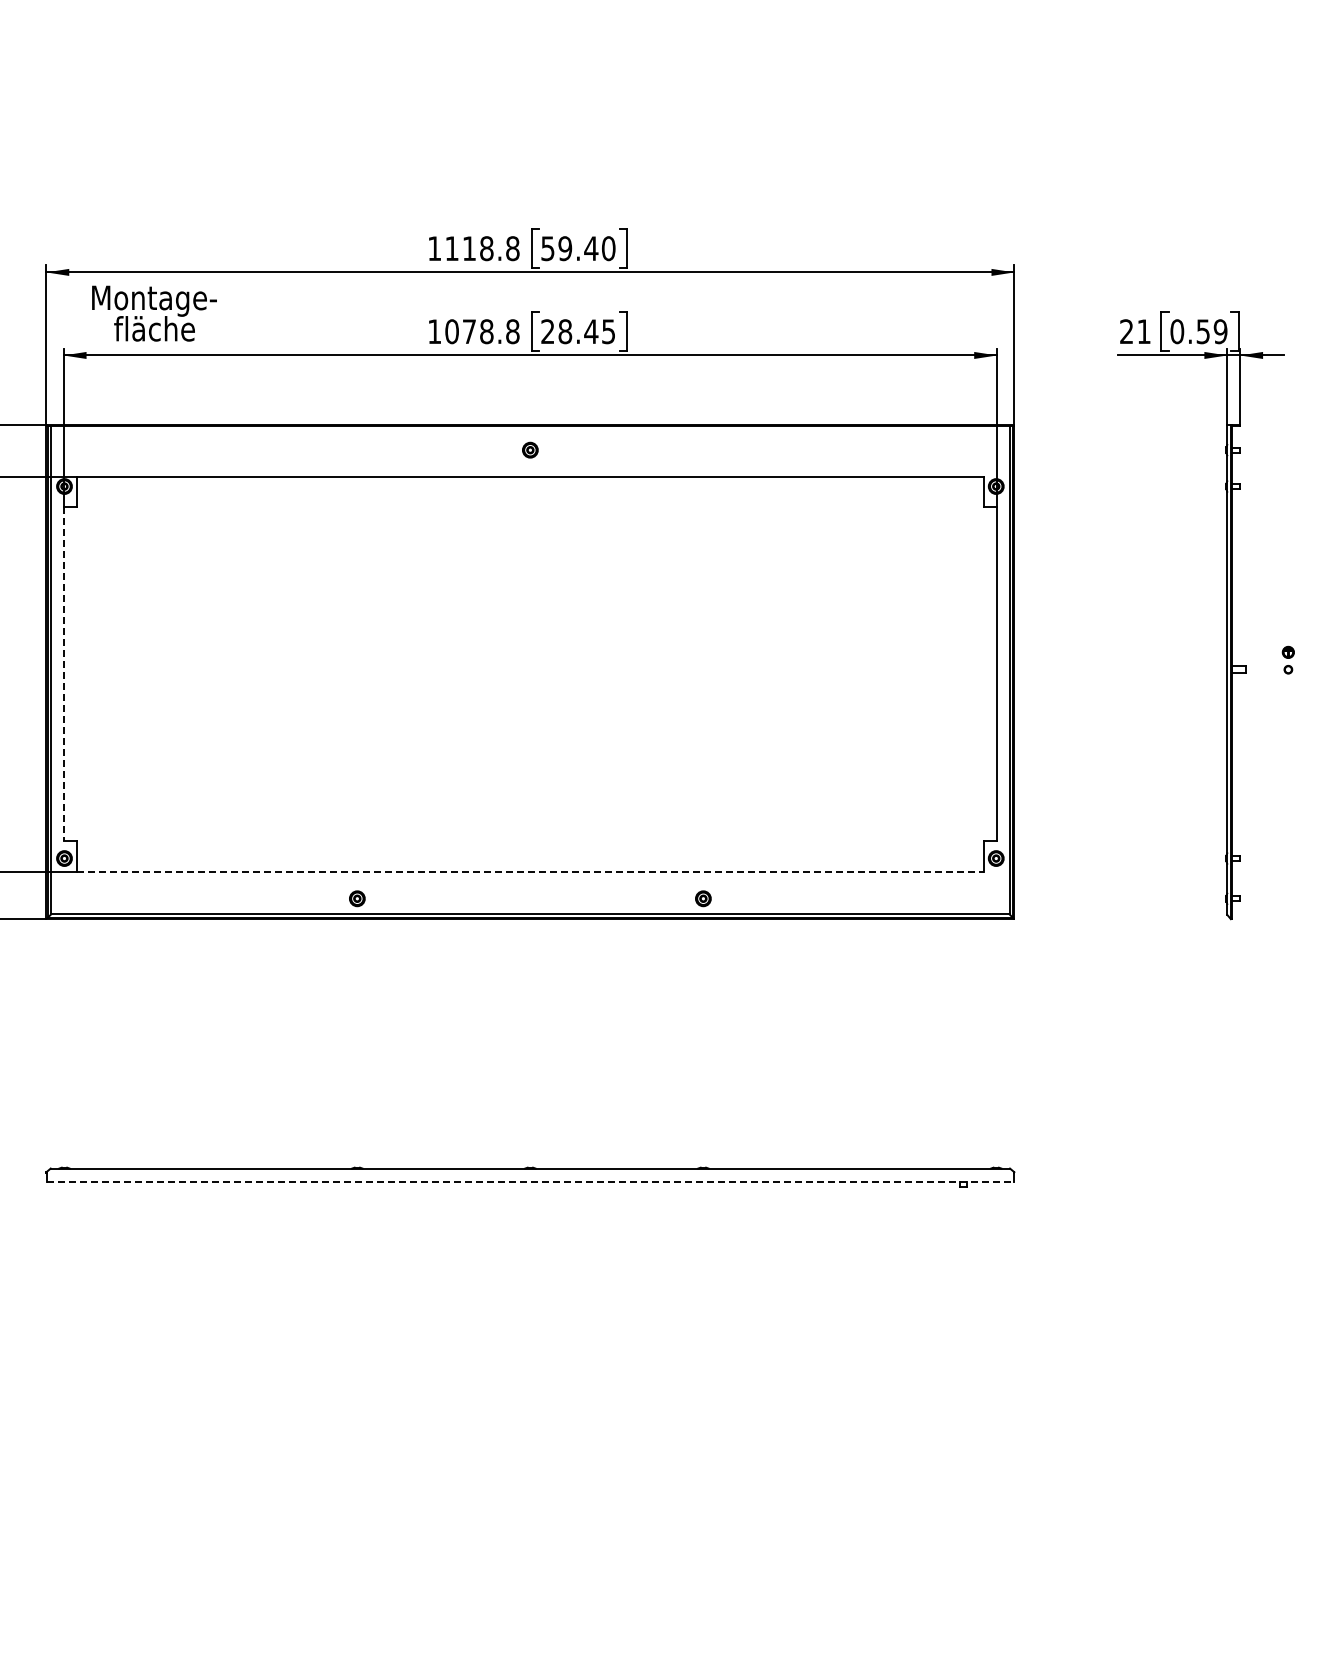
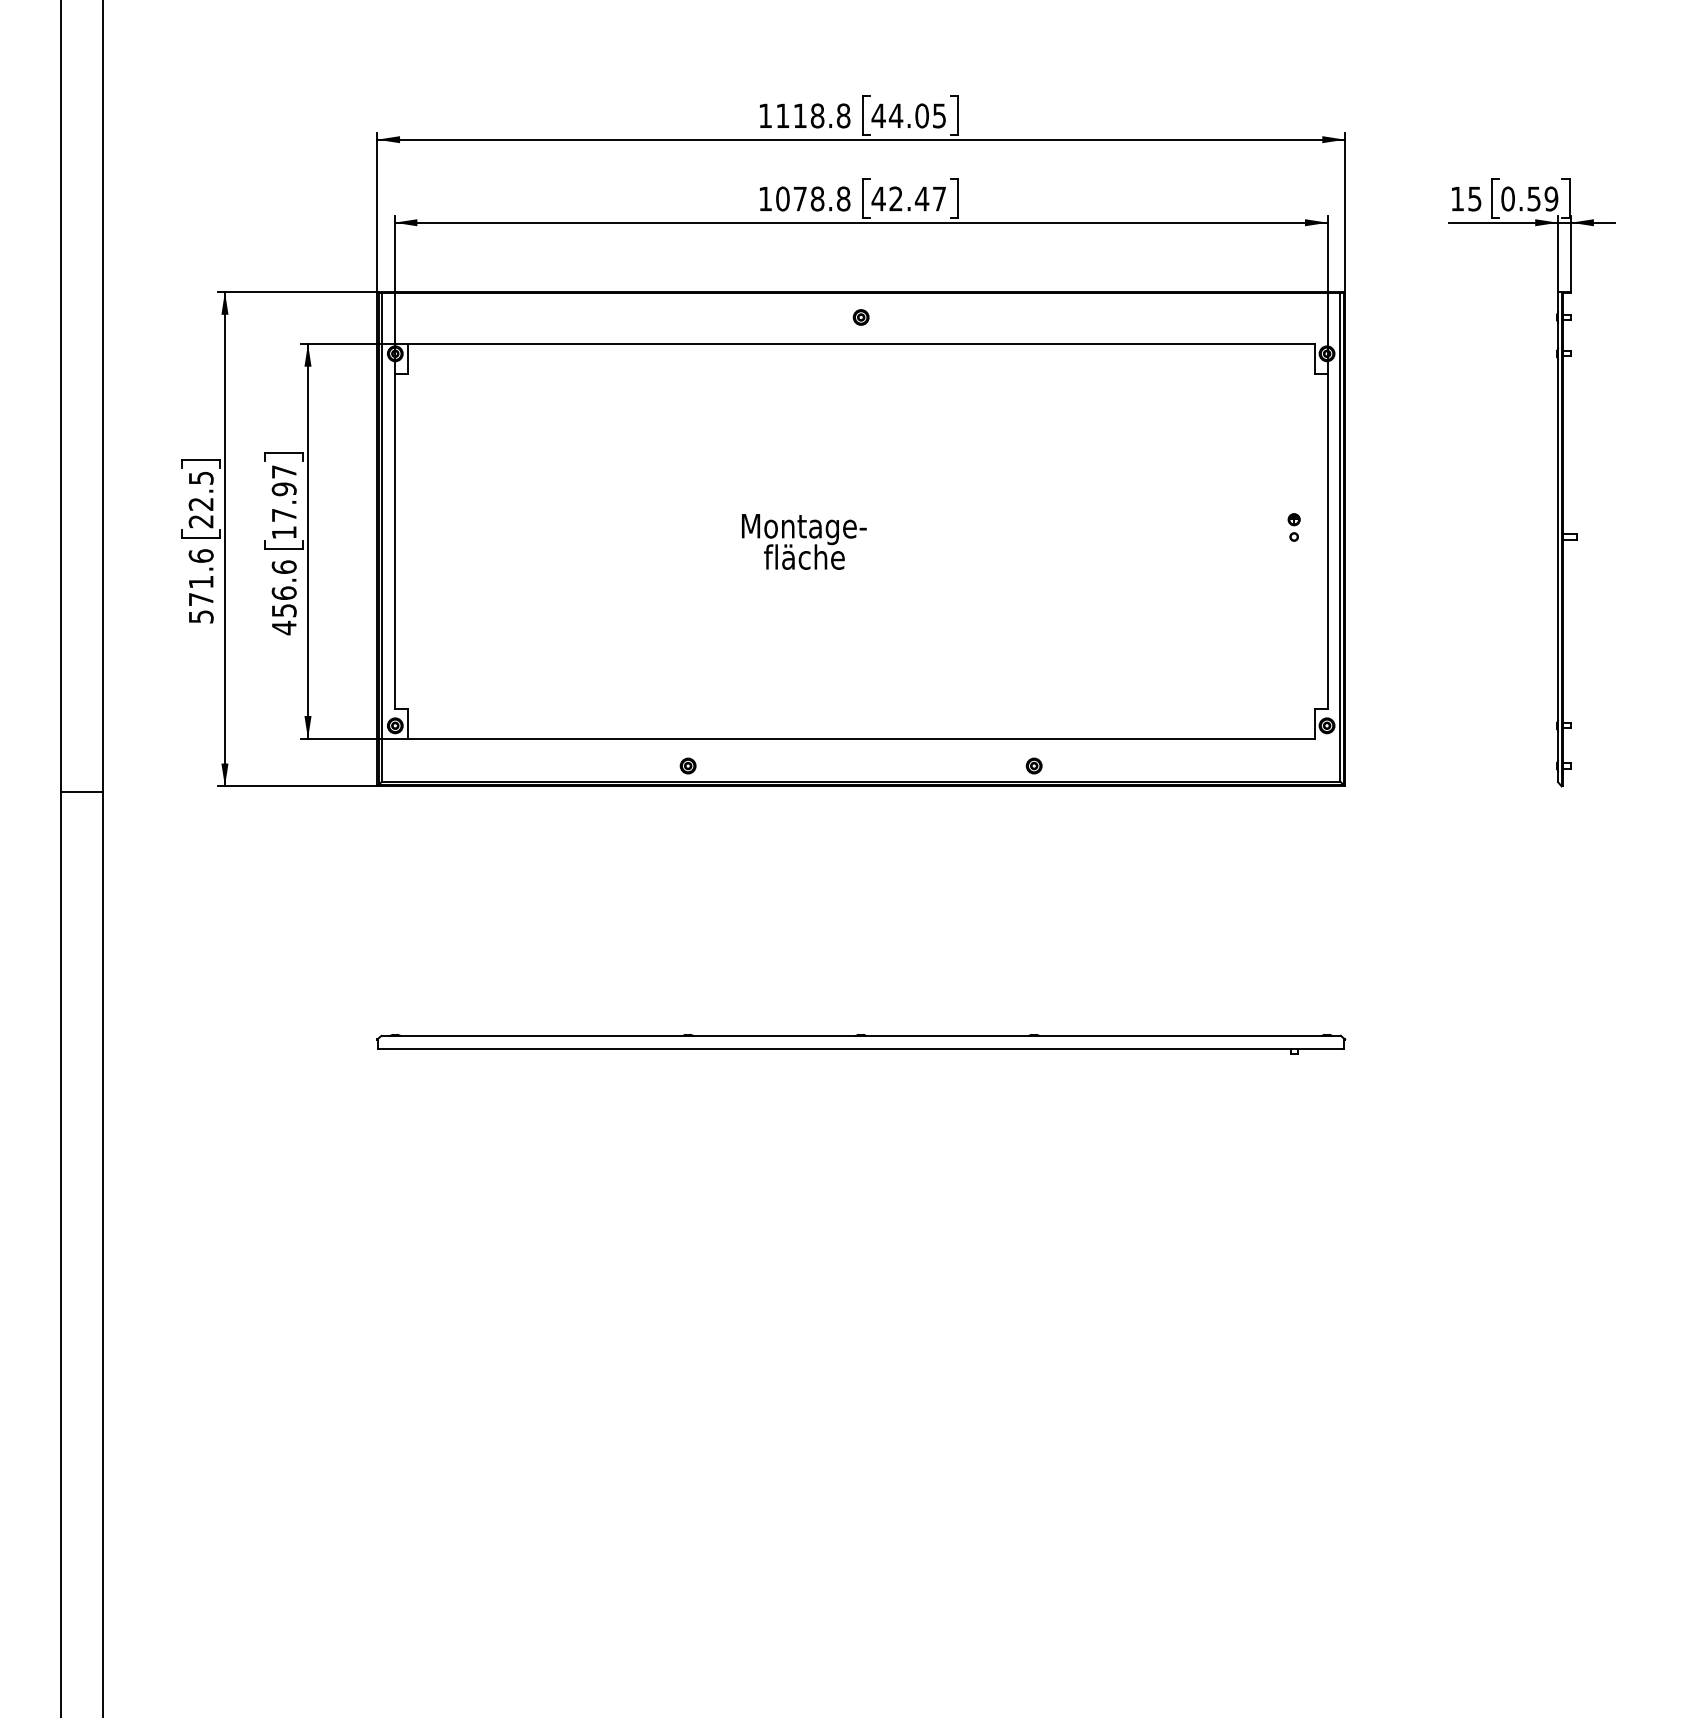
text: (577, 248) -> (908, 115), 59.40 -> 44.05
text: (154, 313) -> (804, 541), moved
text: (577, 331) -> (908, 198), 28.45 -> 42.47
text: (1135, 331) -> (1466, 198), 21 -> 15
part: (1287, 660) -> (1293, 527), moved
line: (63, 674) -> (394, 541), dashed -> solid
line: (530, 871) -> (861, 738), dashed -> solid
line: (530, 1181) -> (861, 1048), dashed -> solid

